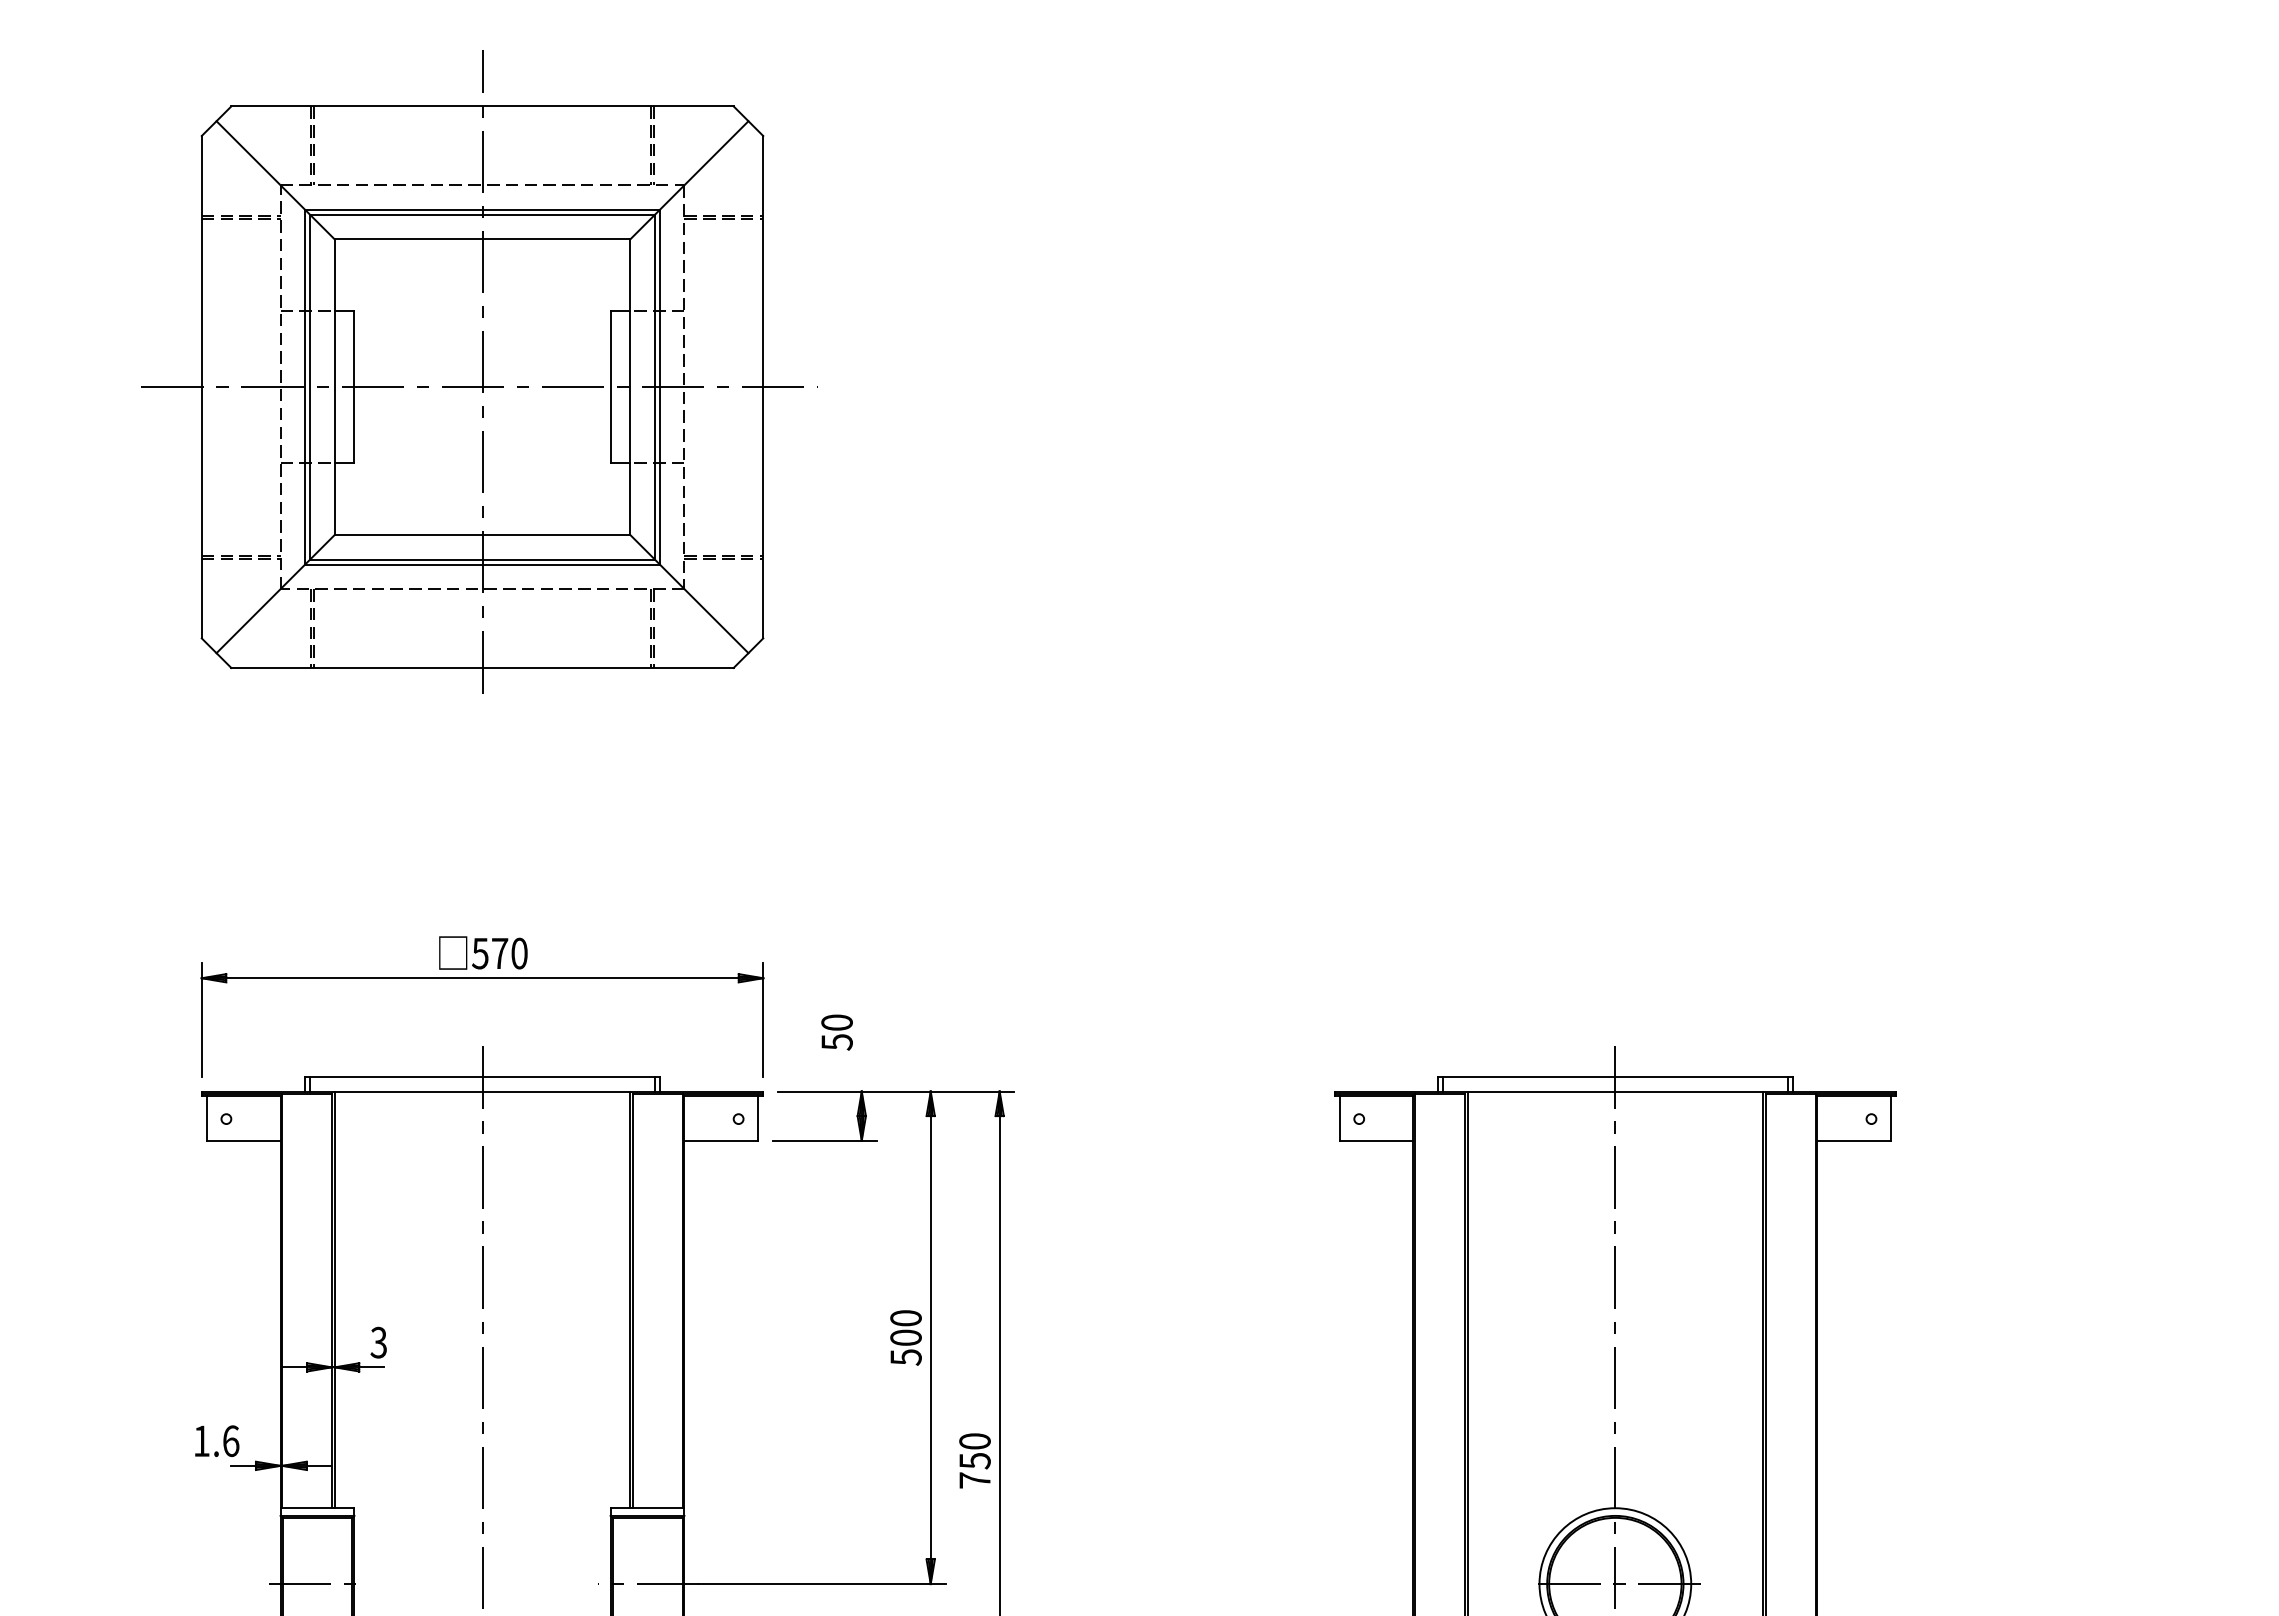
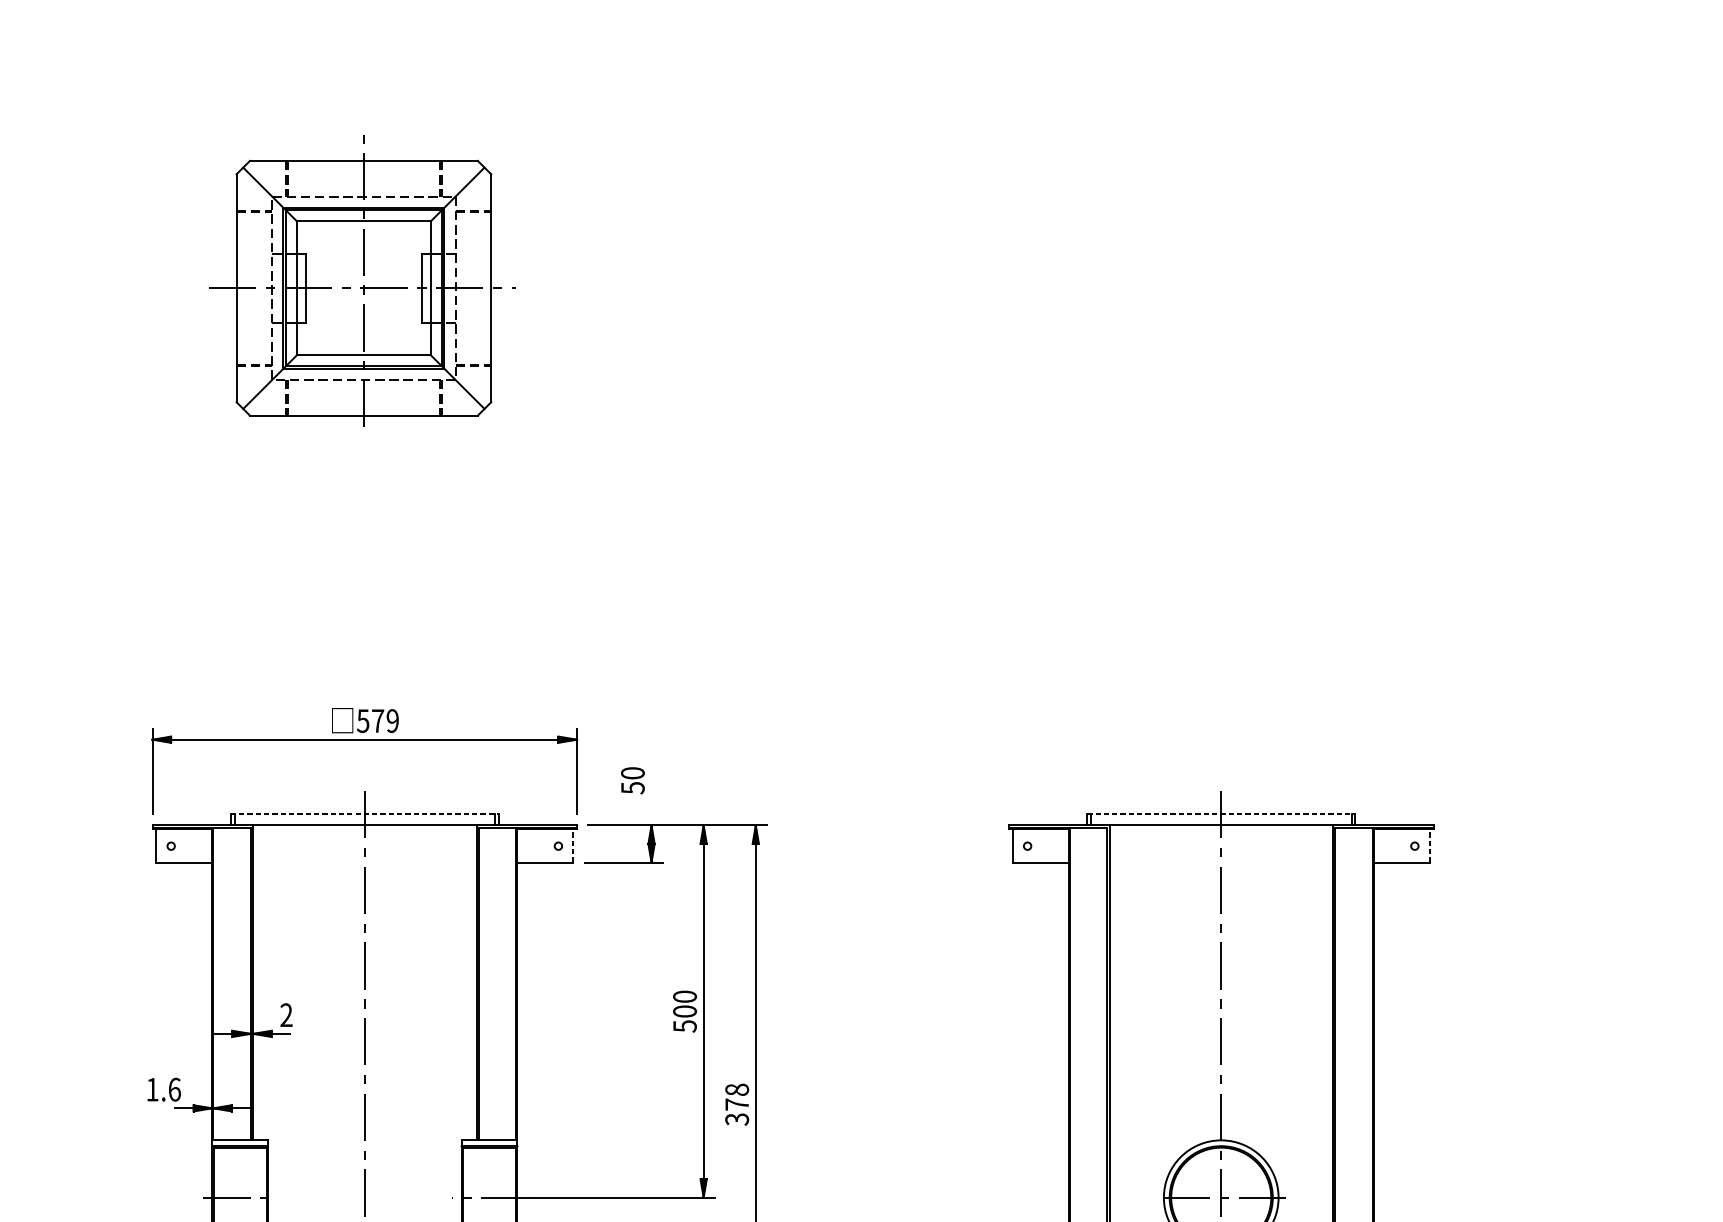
part: (479, 371) -> (362, 281), size x0.6
text: (519, 953) -> (392, 720), 570 -> 579
line: (483, 1076) -> (365, 813), solid -> dashed
line: (1615, 1076) -> (1221, 813), solid -> dashed
line: (758, 1117) -> (573, 844), solid -> dashed
line: (1891, 1117) -> (1430, 844), solid -> dashed
text: (378, 1342) -> (286, 1015), 3 -> 2
text: (974, 1460) -> (736, 1104), 750 -> 378

